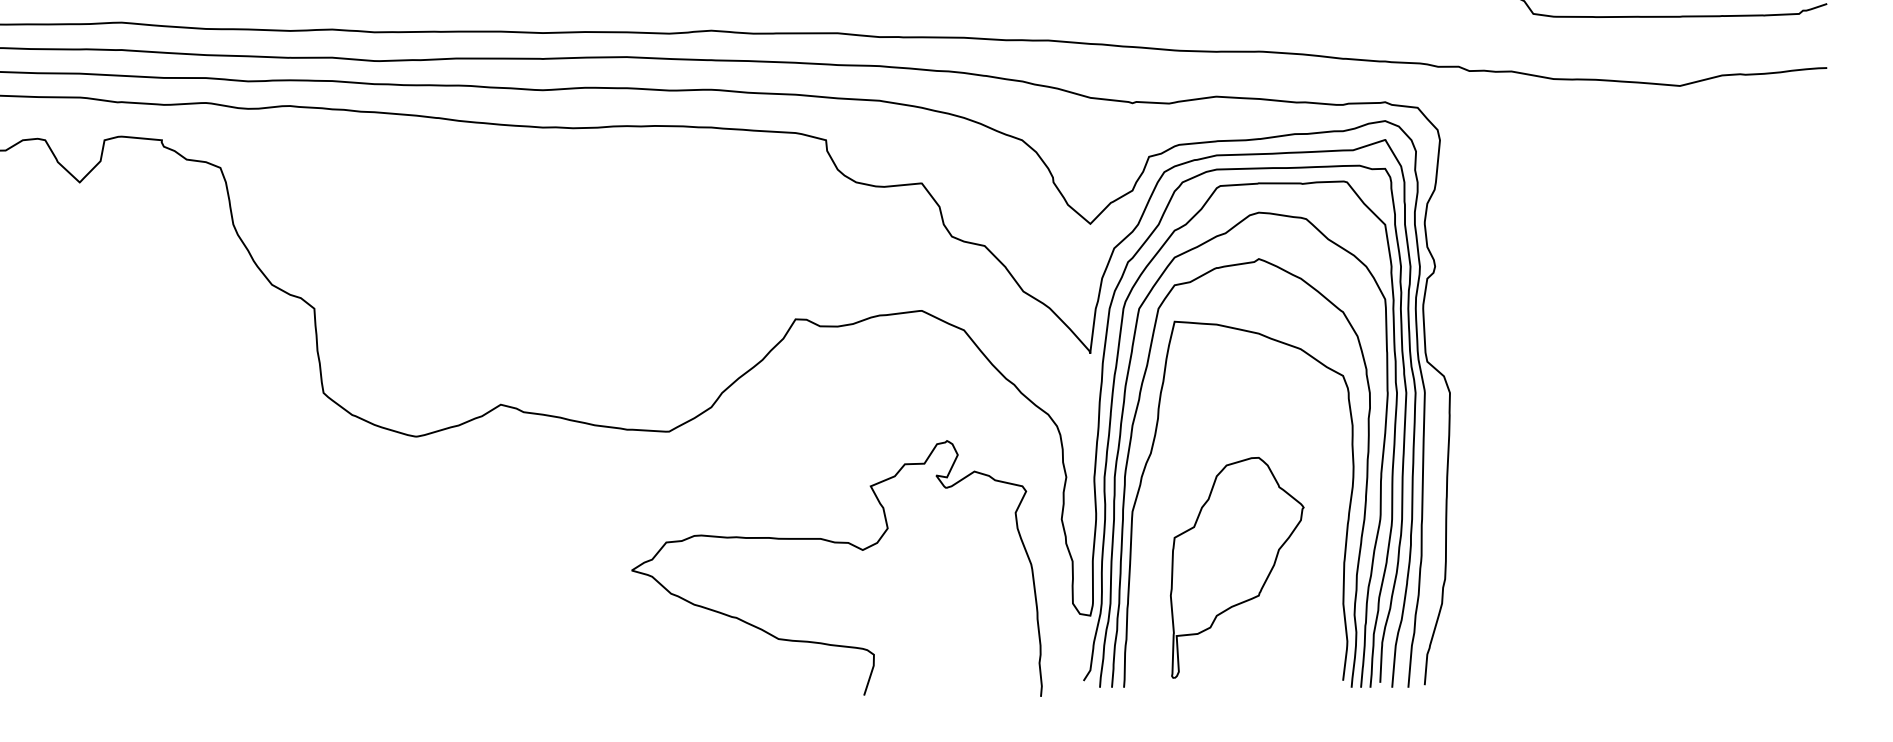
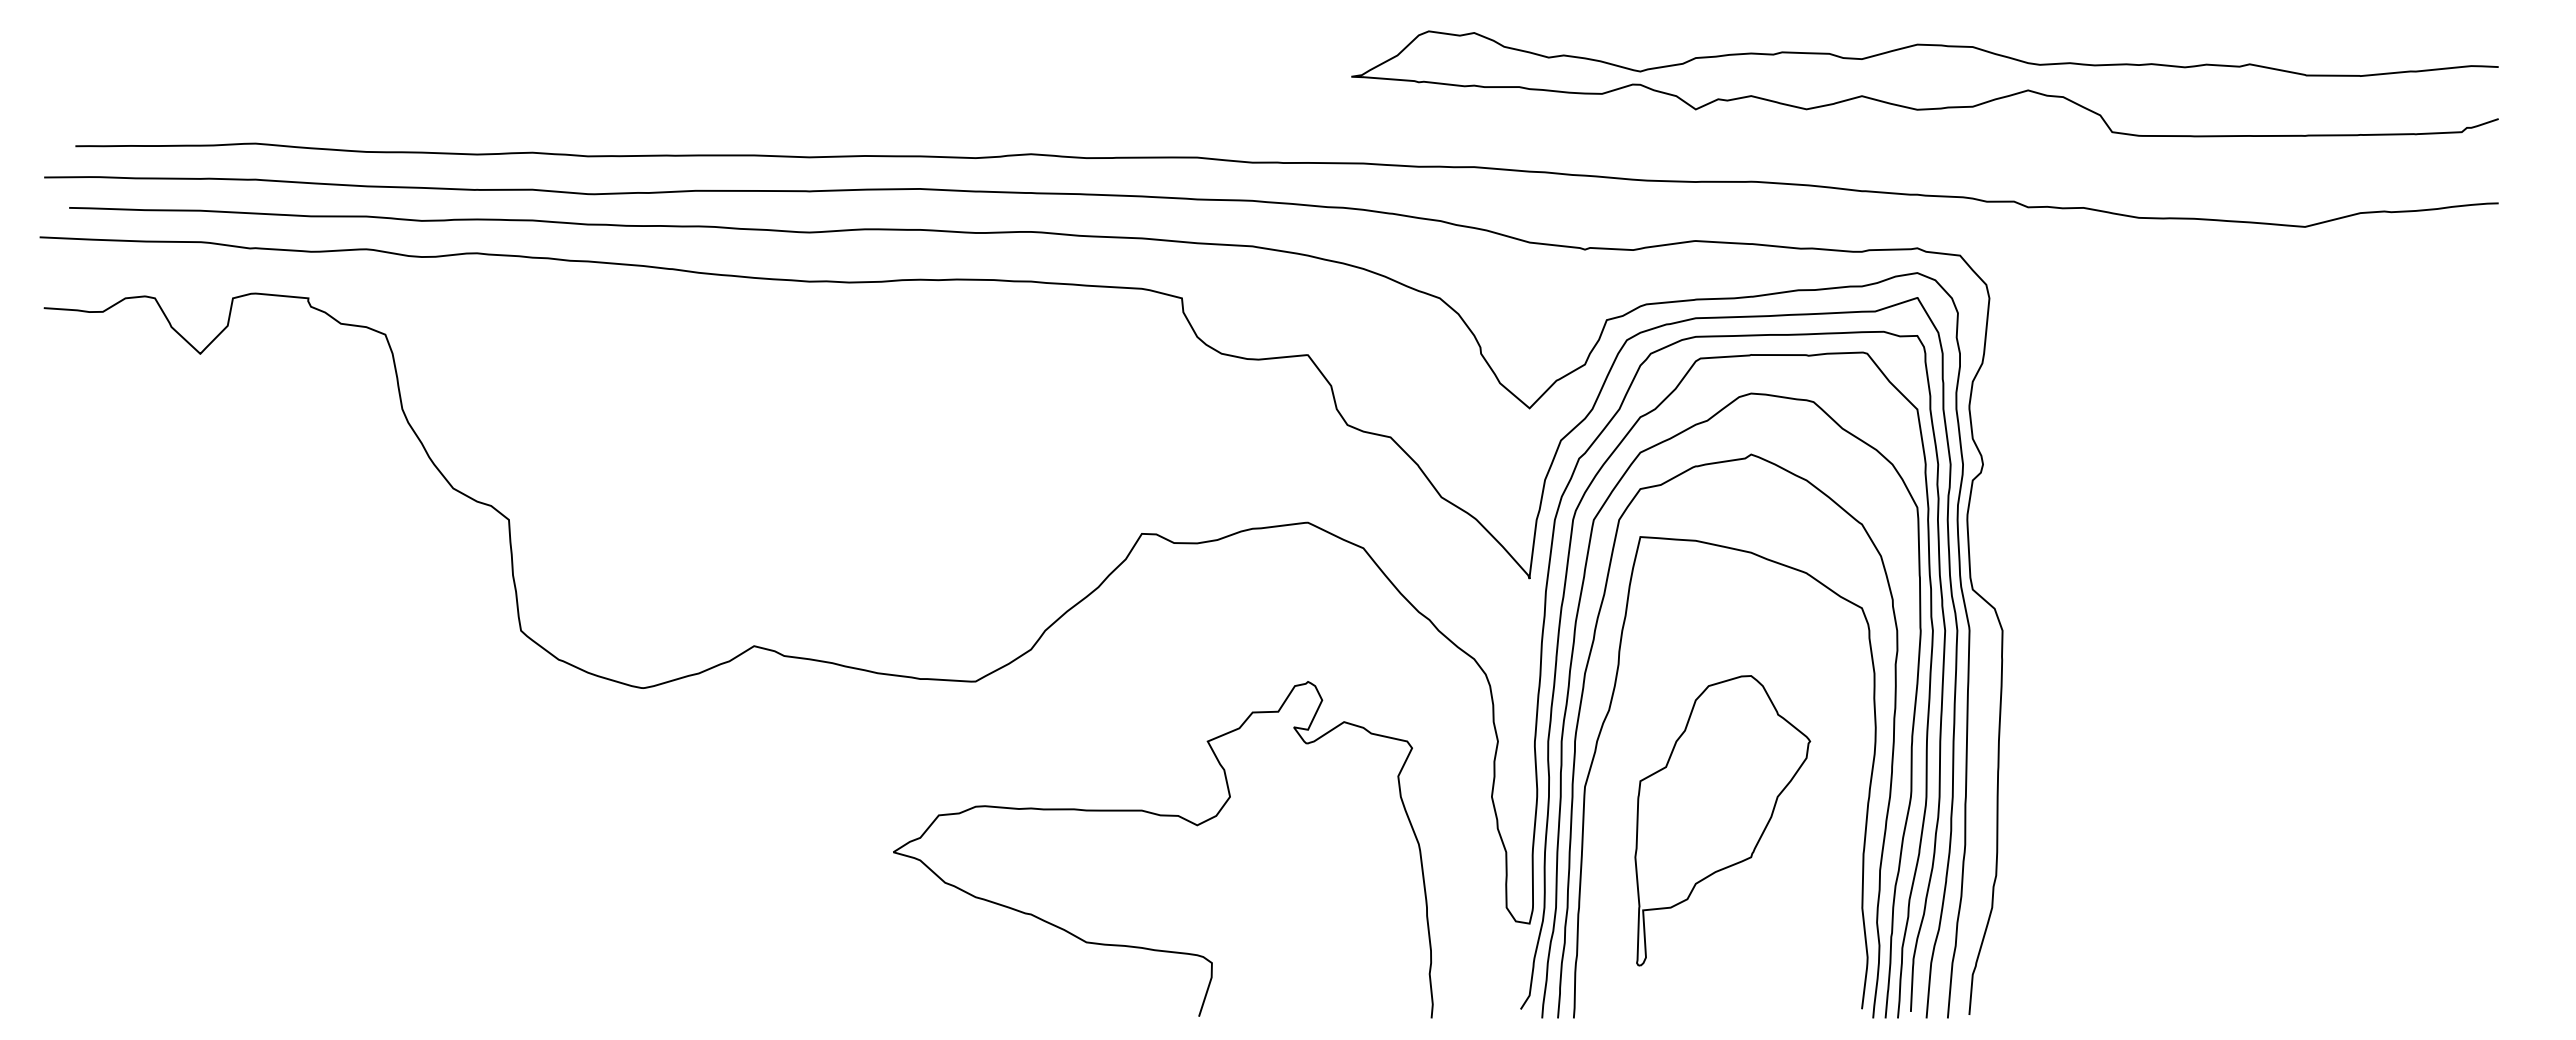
curve: (837, 543) -> (1163, 816), moved
part: (1237, 567) -> (1722, 820), moved

